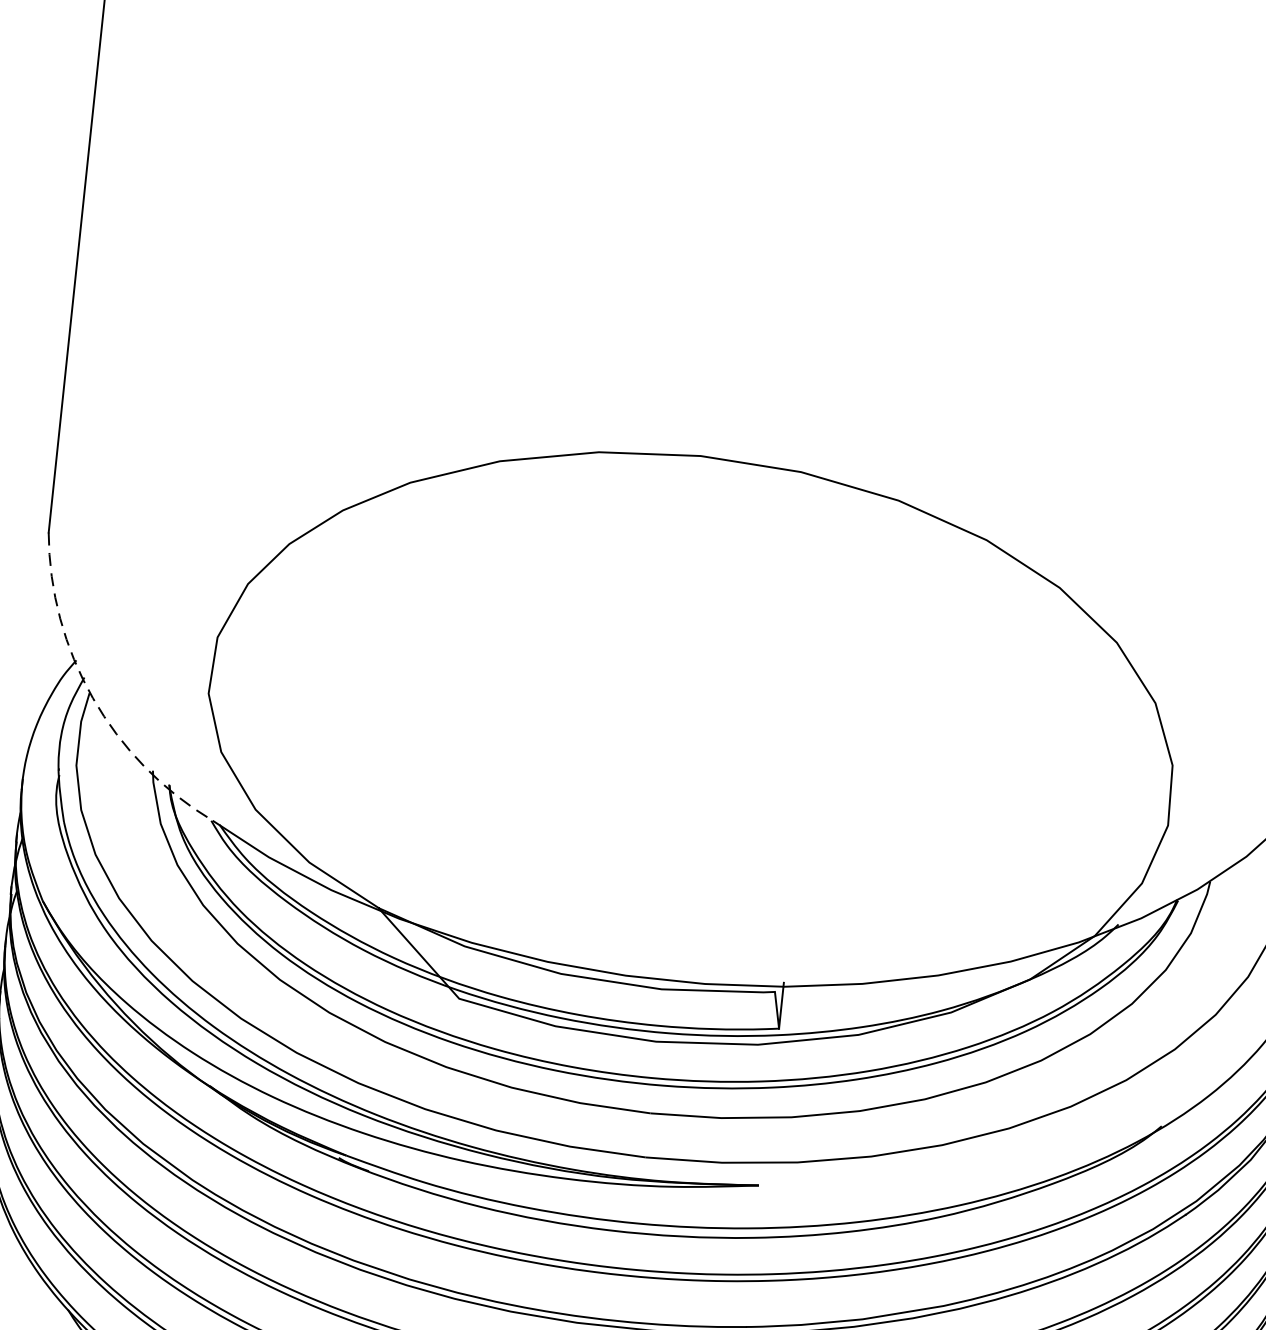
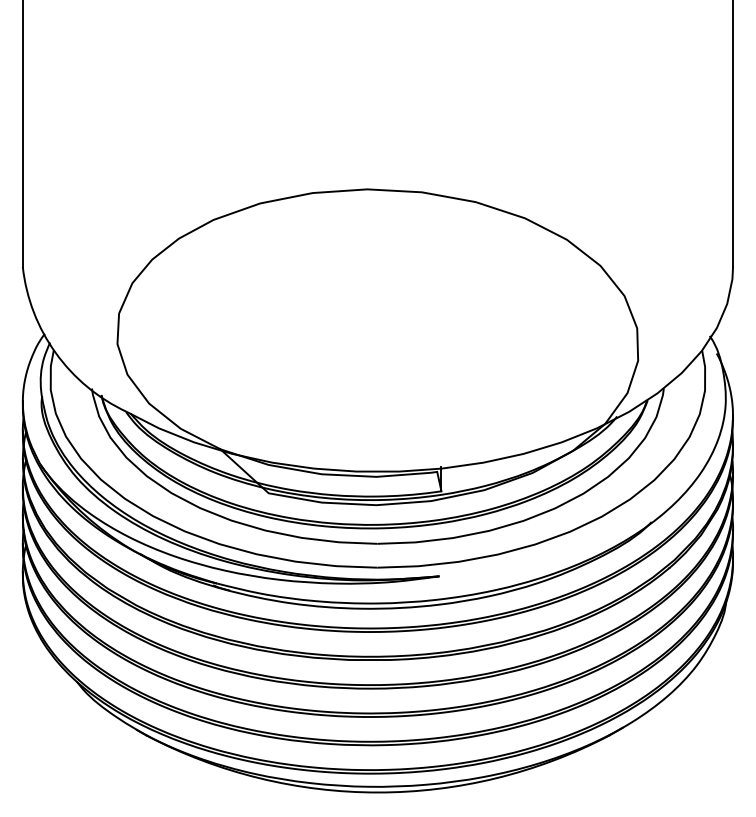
arc: (92, 698) -> (55, 353), dashed -> solid

